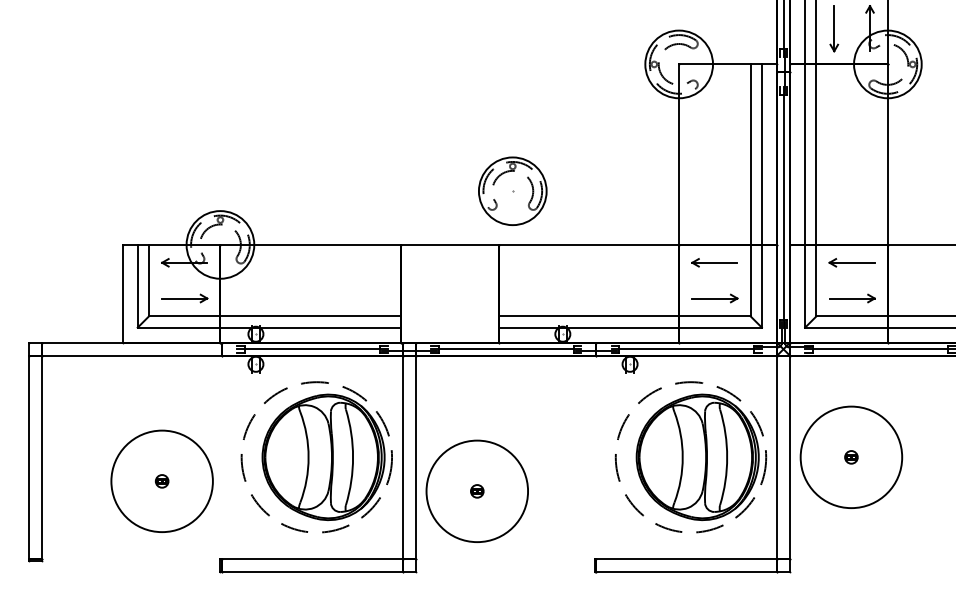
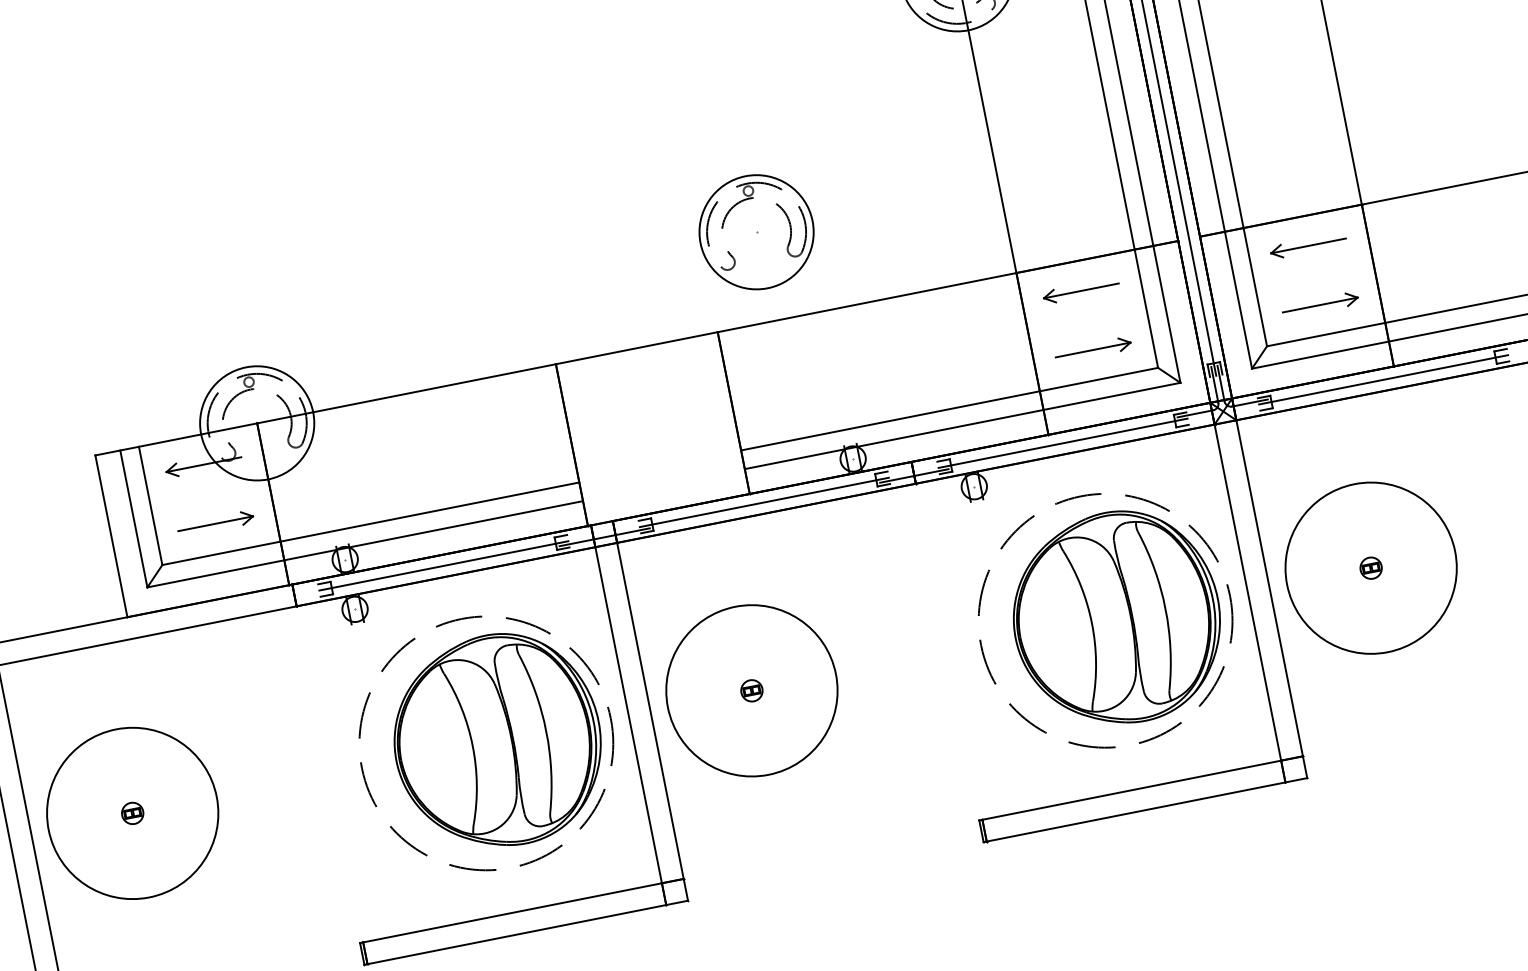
part: (512, 190) -> (755, 231), moved
part: (161, 480) -> (131, 812), moved
part: (476, 490) -> (750, 689), moved

